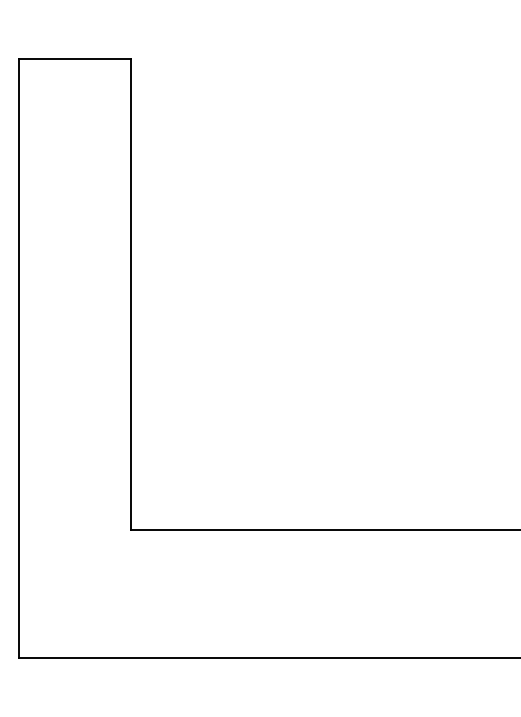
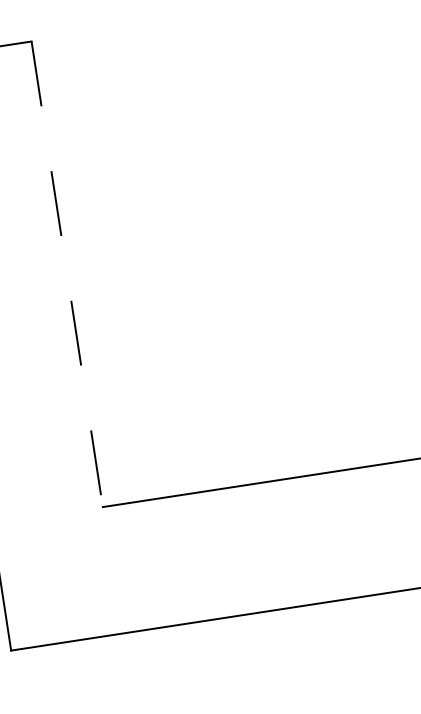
line: (131, 294) -> (67, 274), solid -> dashed

